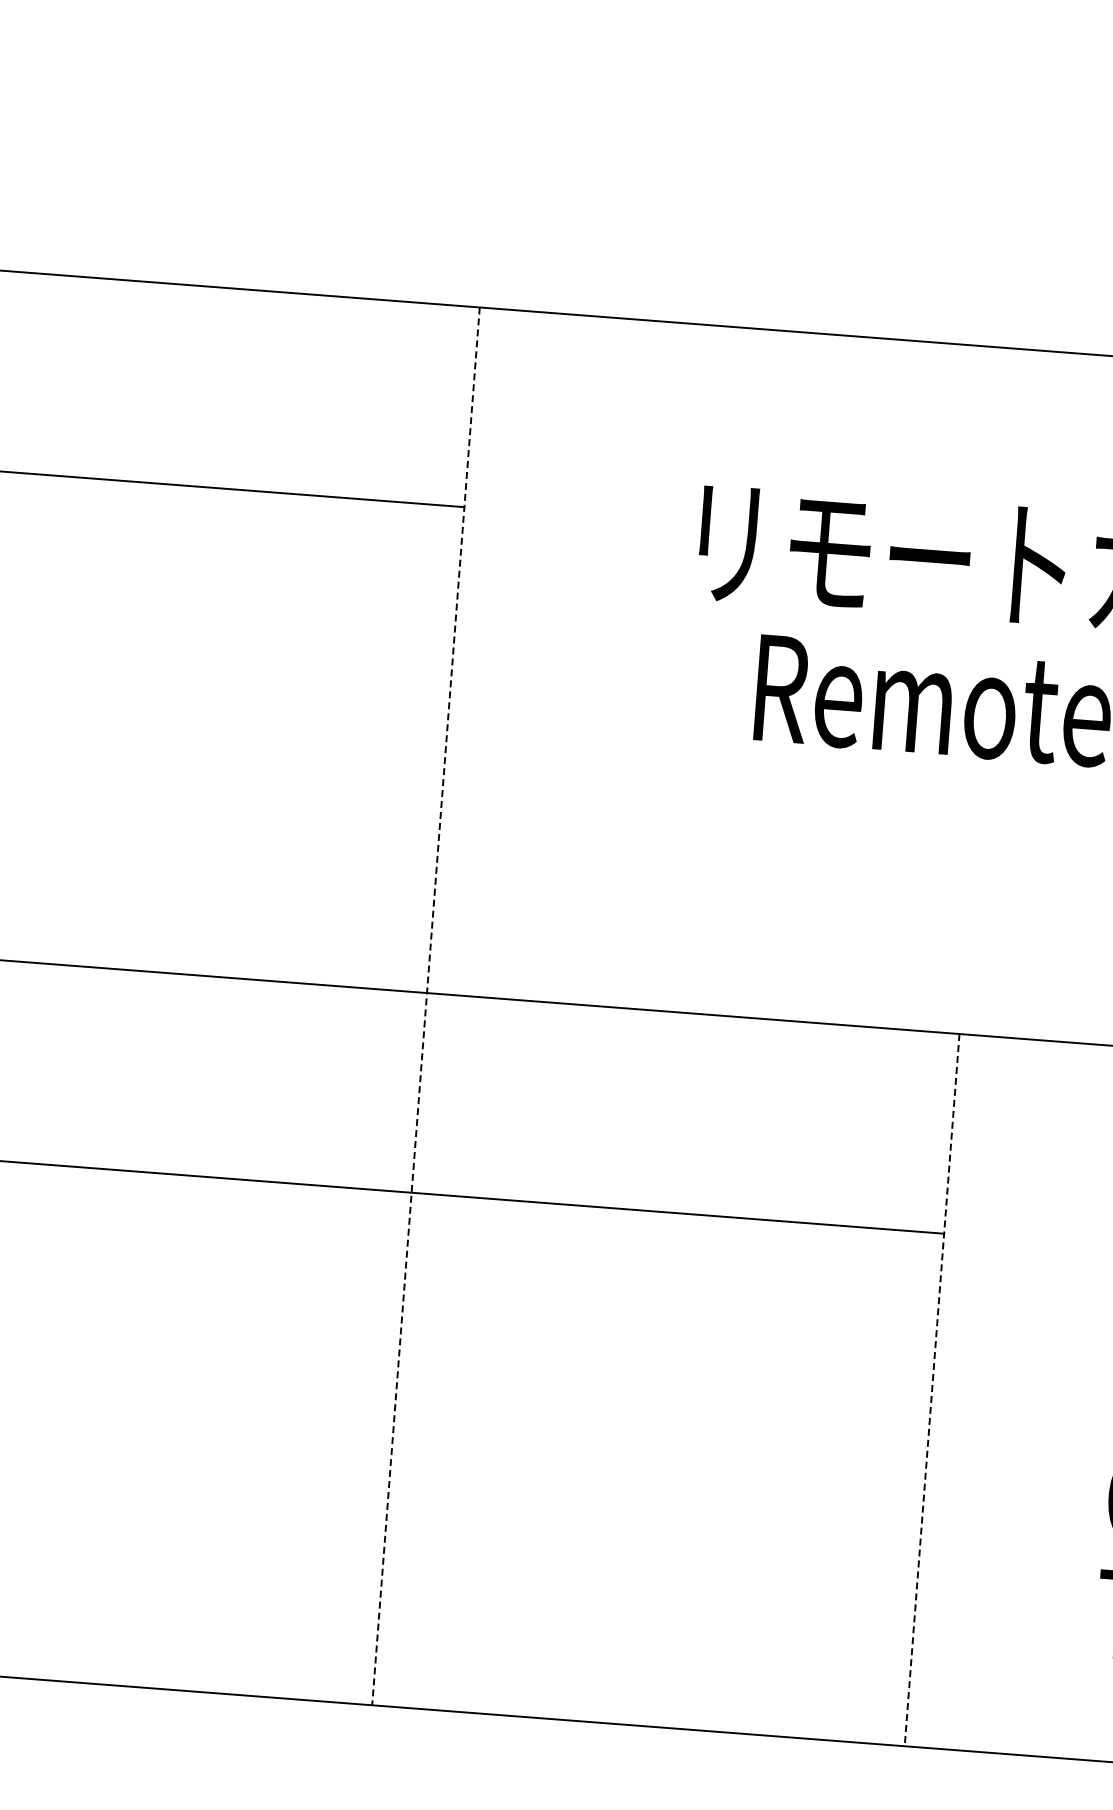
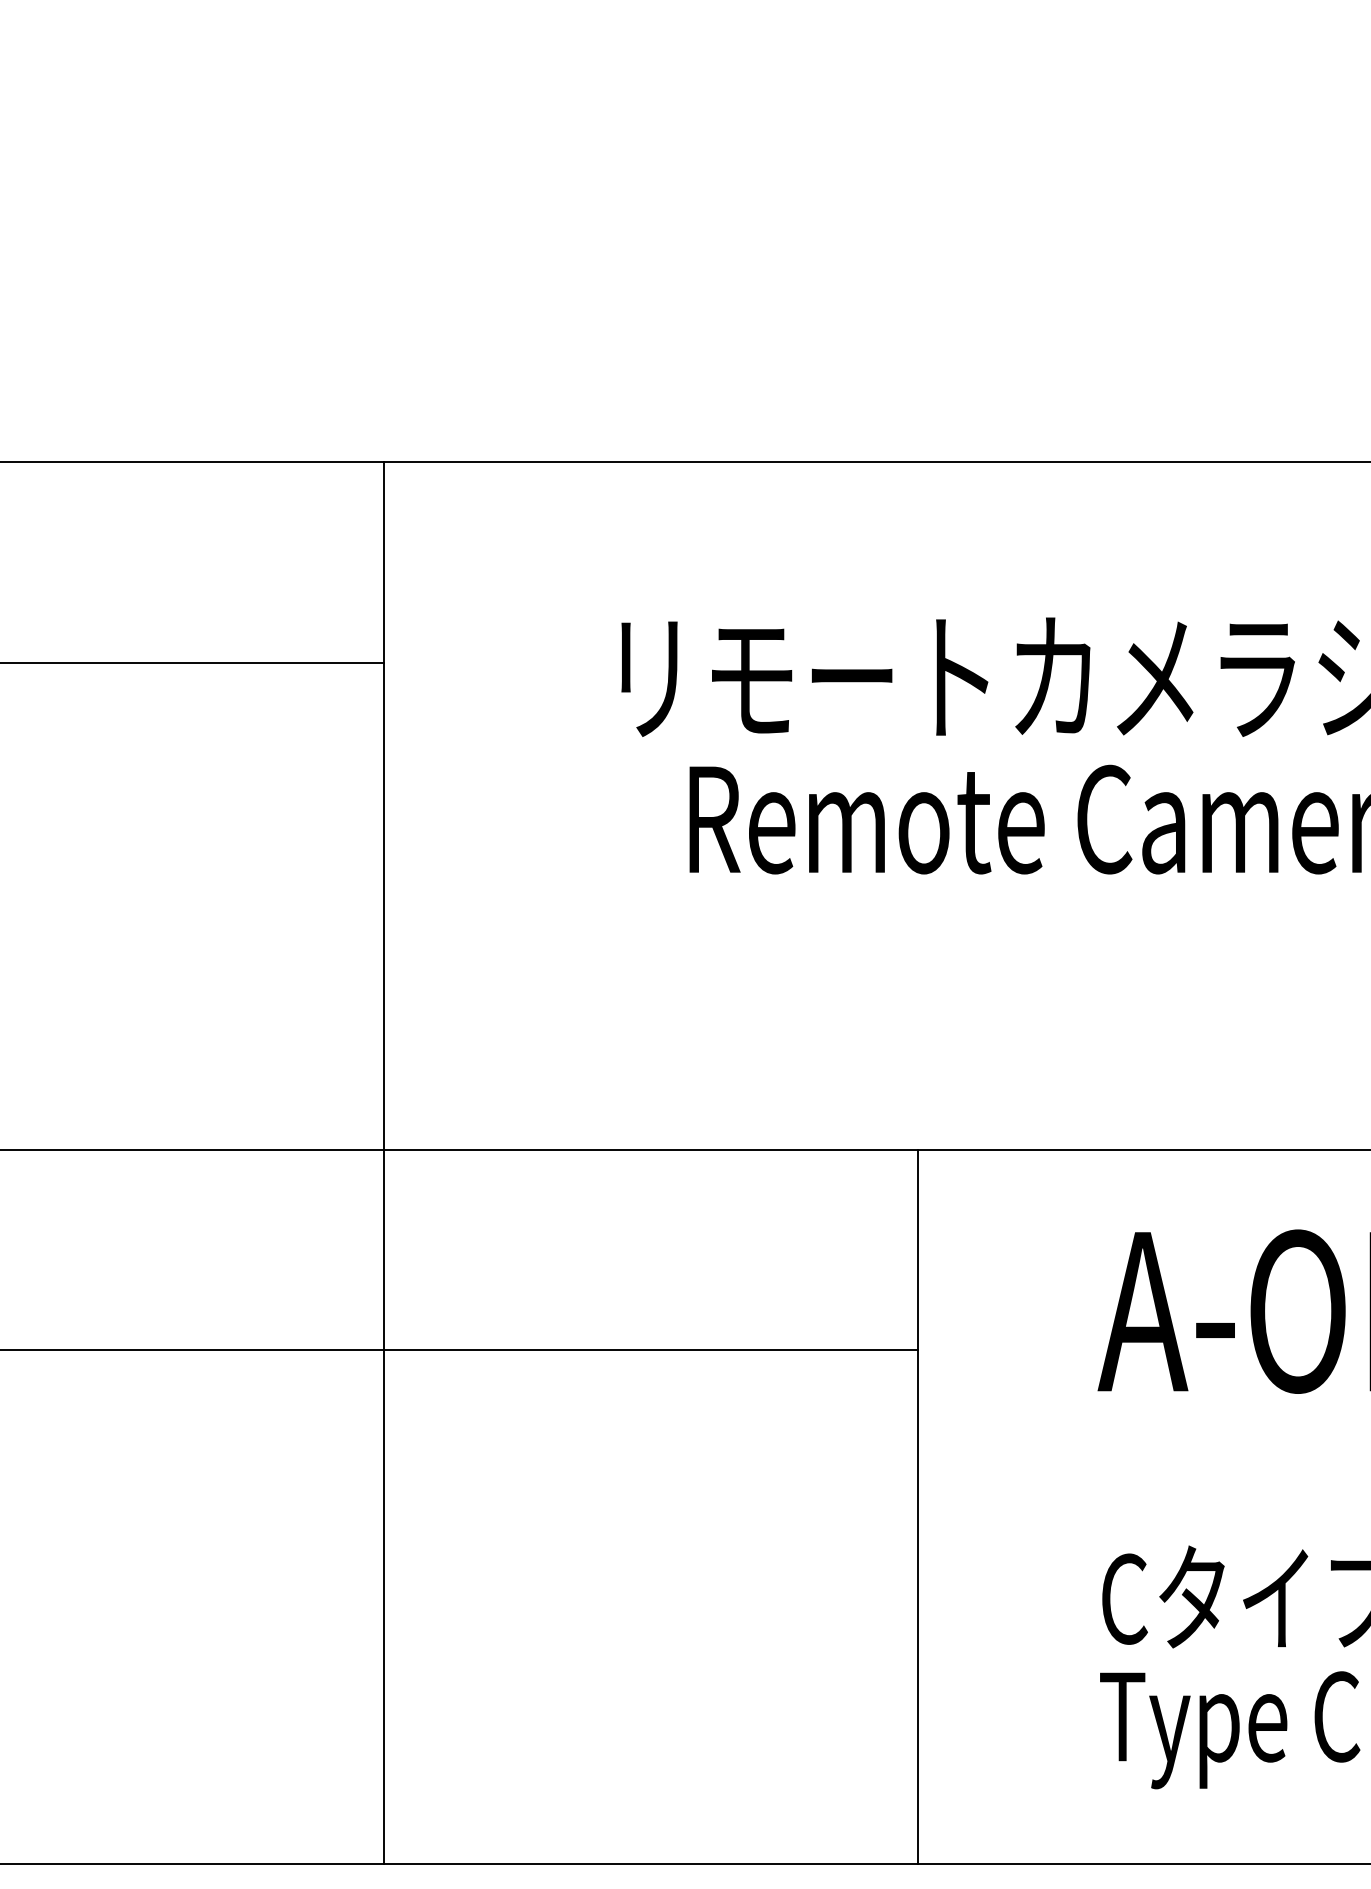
line: (426, 1006) -> (384, 1163), dashed -> solid
line: (932, 1390) -> (918, 1507), dashed -> solid

